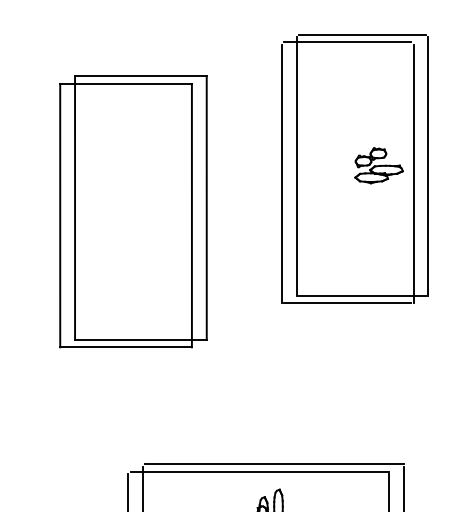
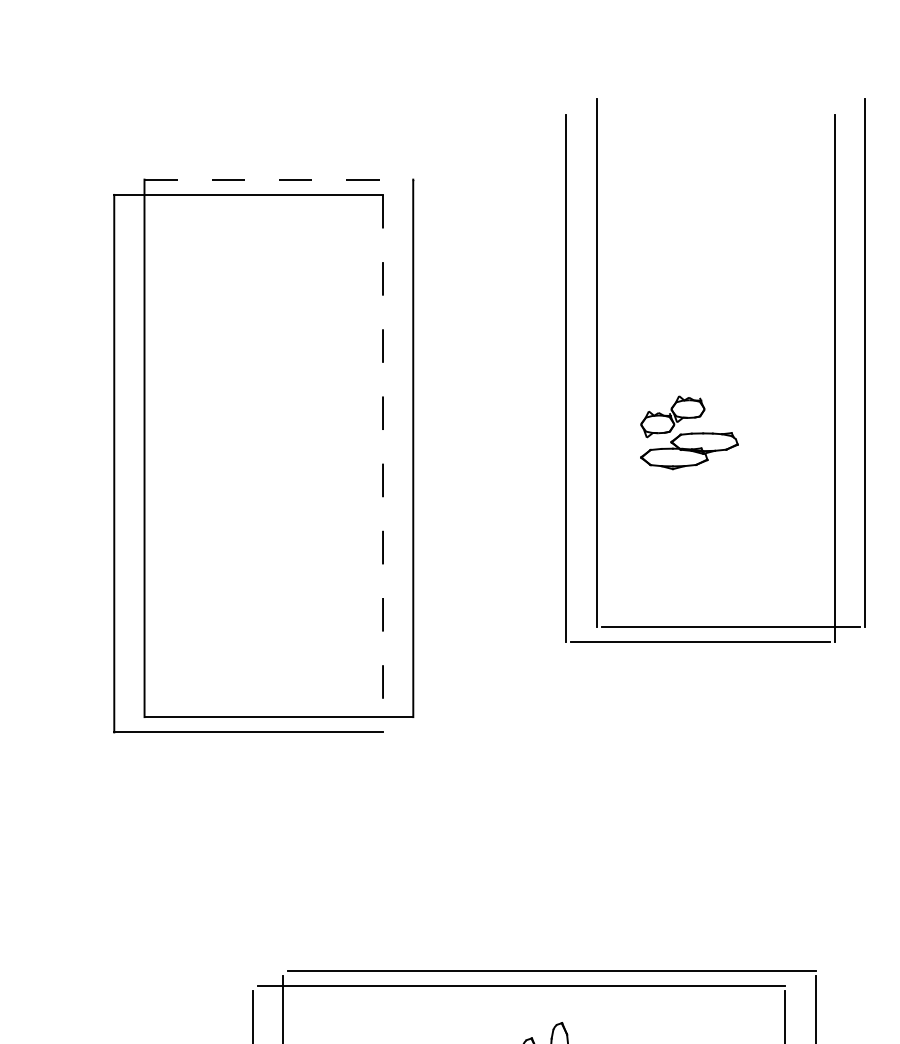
line: (362, 34) -> (731, 94), removed
line: (347, 42) -> (700, 110), removed
line: (140, 76) -> (278, 179), solid -> dashed
part: (378, 165) -> (688, 432), moved
line: (191, 215) -> (382, 463), solid -> dashed

